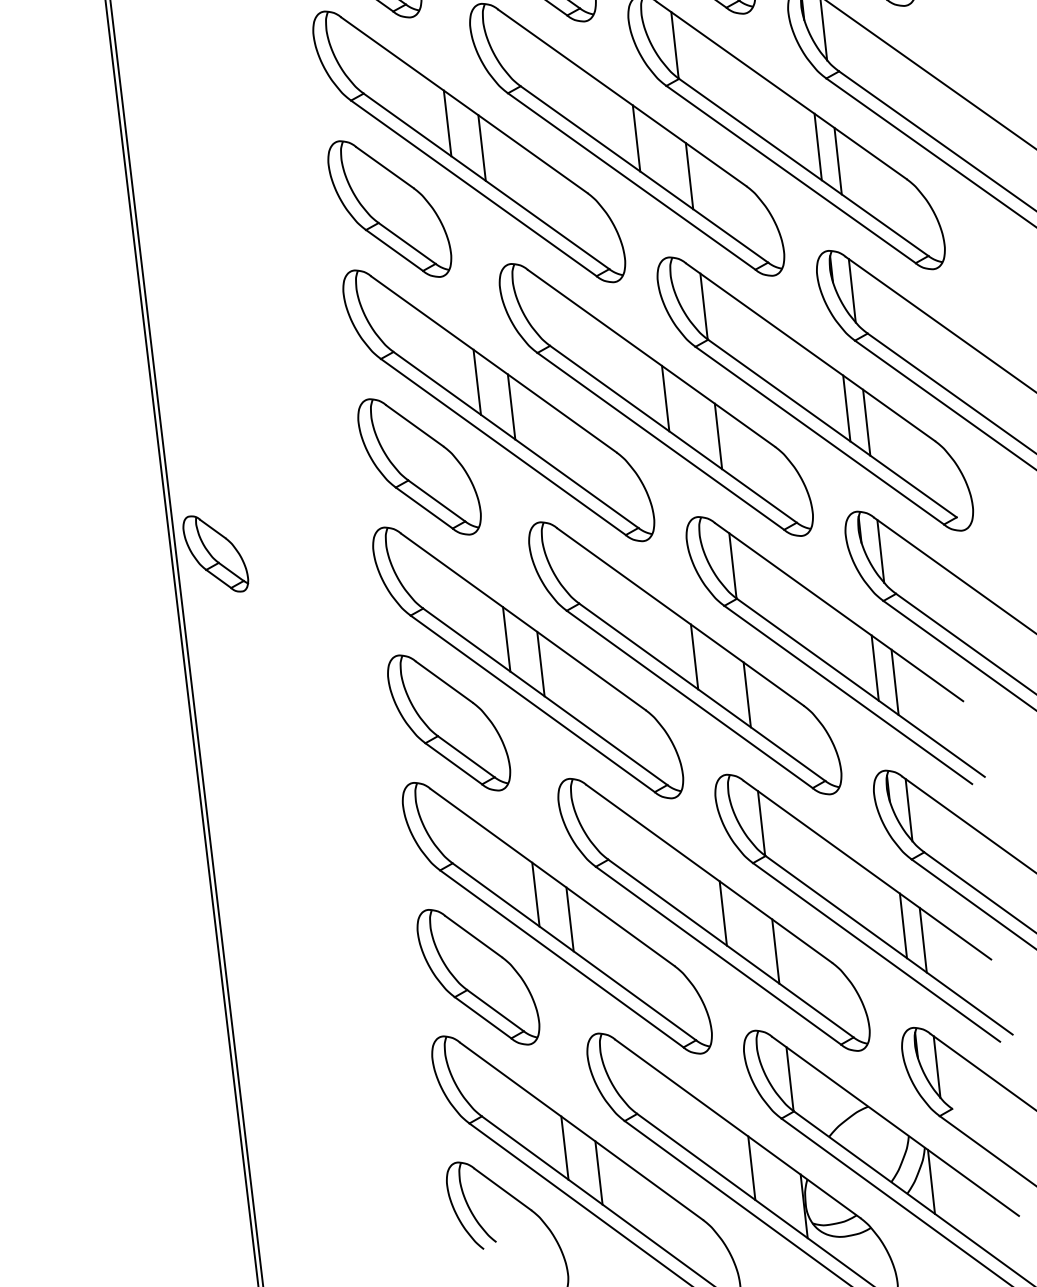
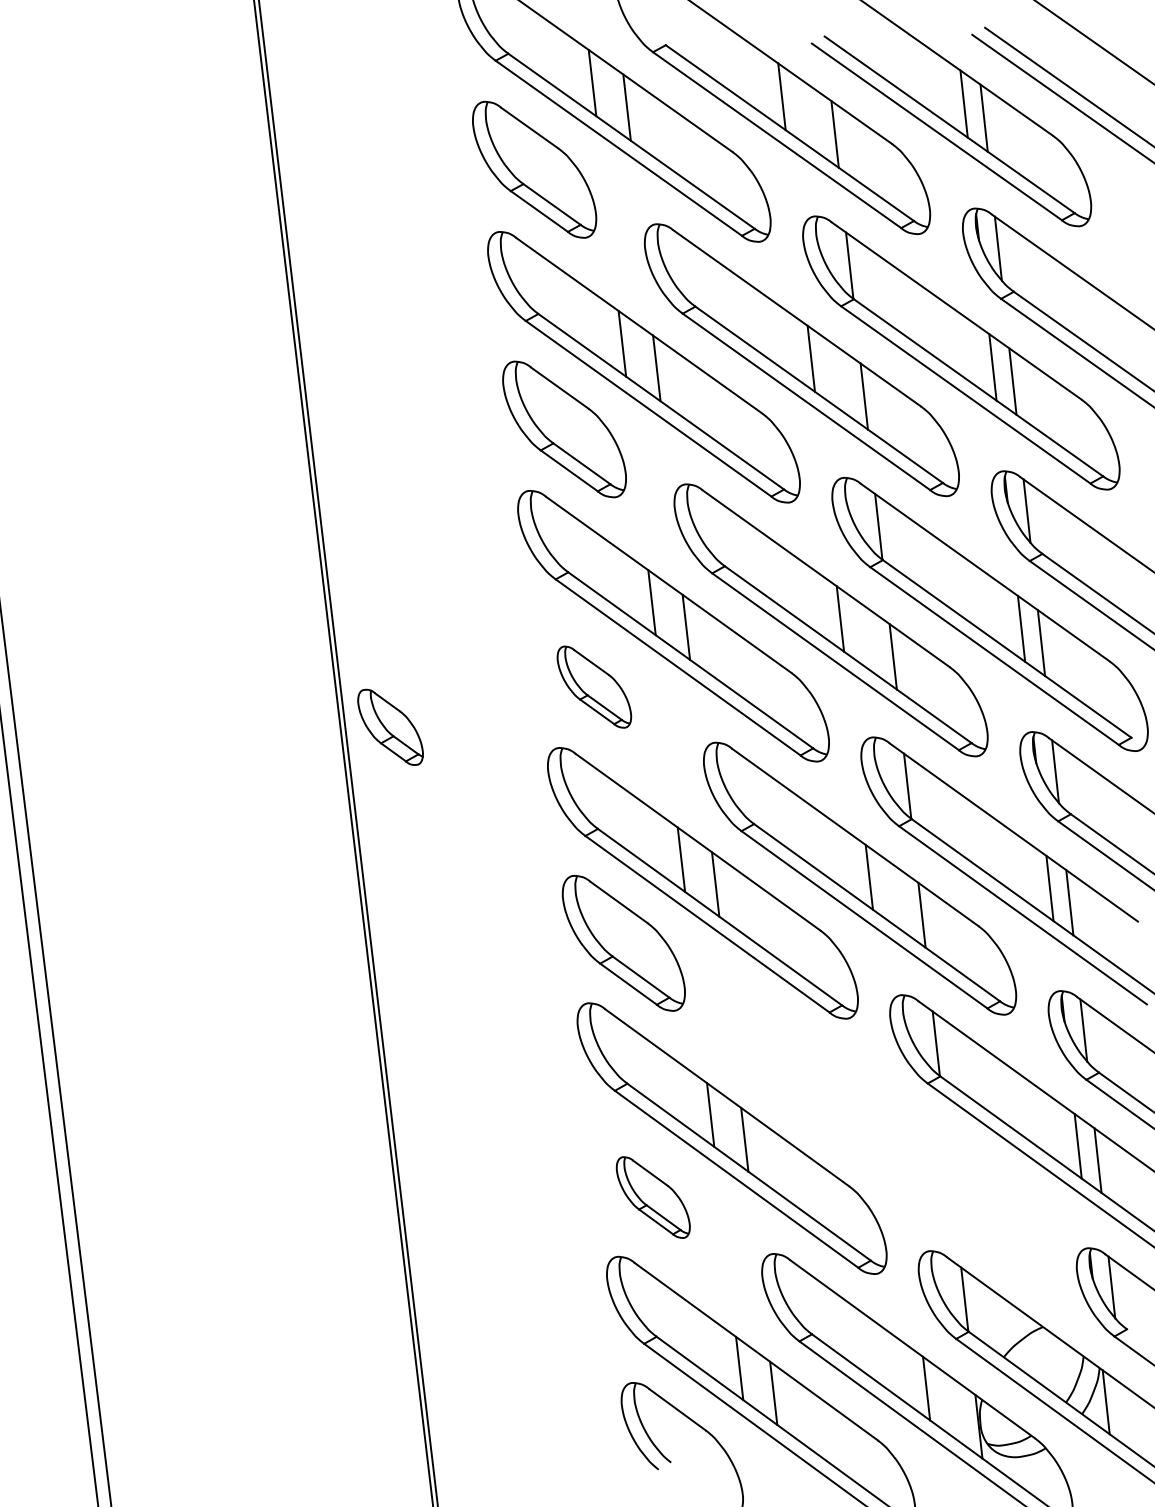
part: (419, 466) -> (594, 686), size x0.6
part: (215, 553) -> (390, 726), moved
part: (713, 915) -> (888, 1135), removed
part: (478, 977) -> (653, 1197), size x0.6

